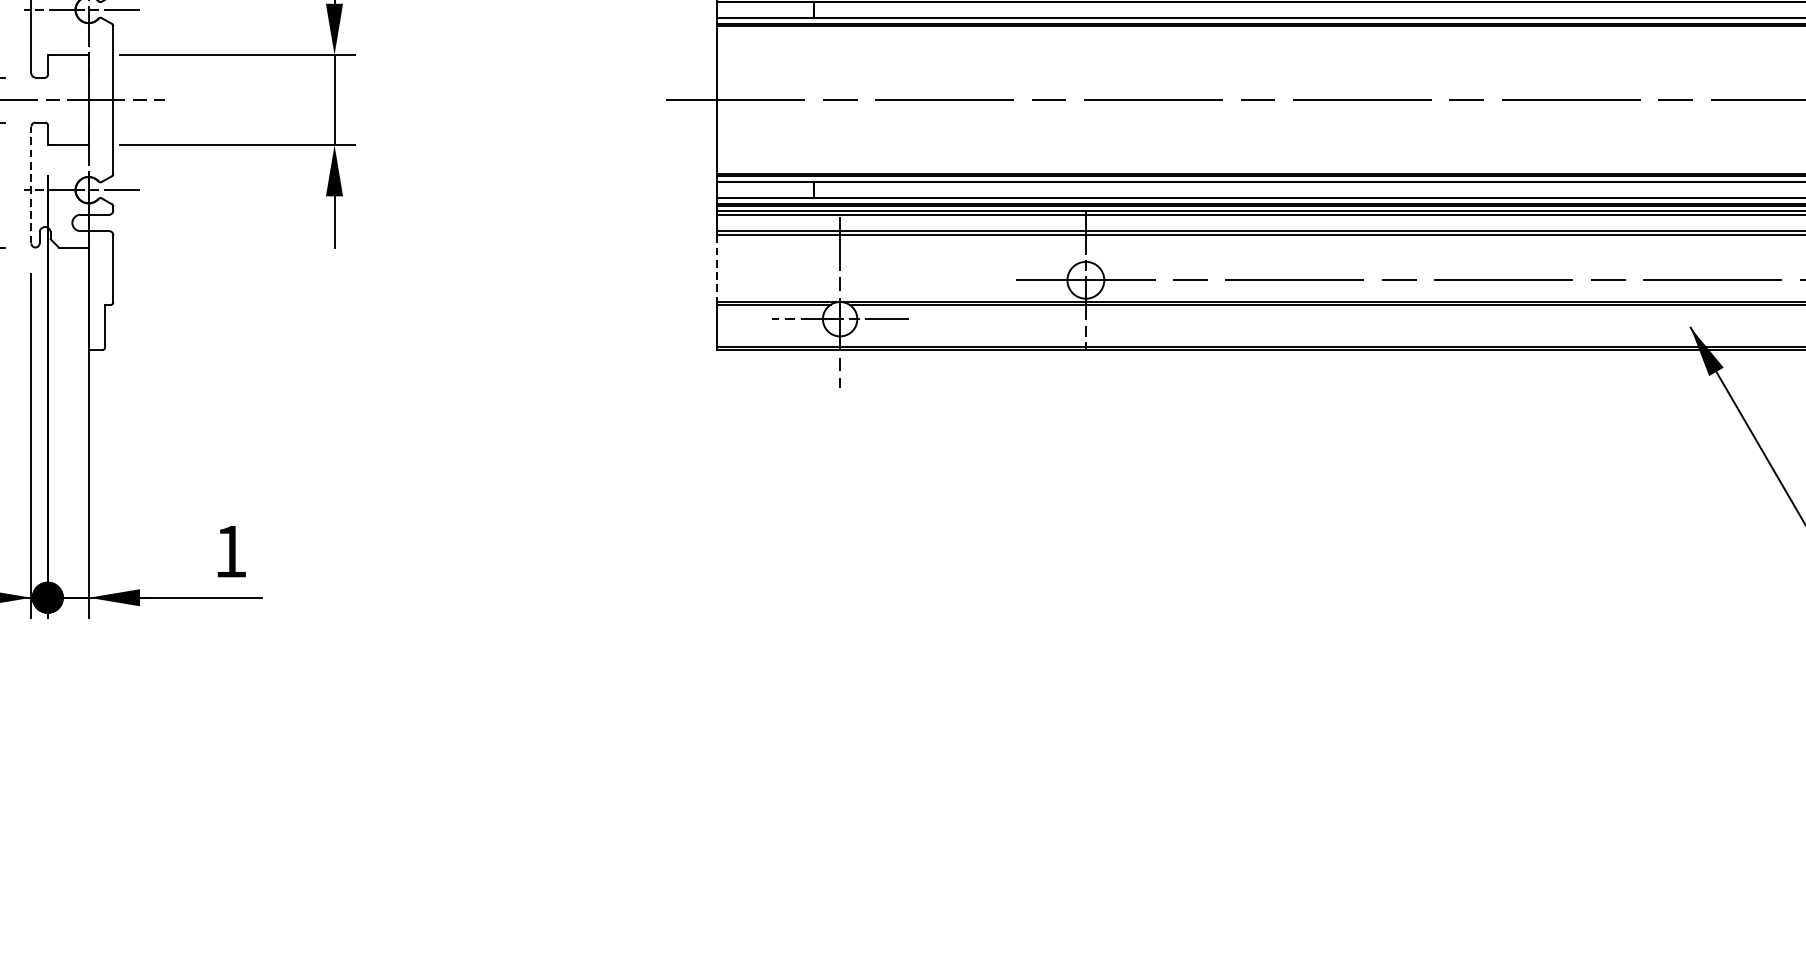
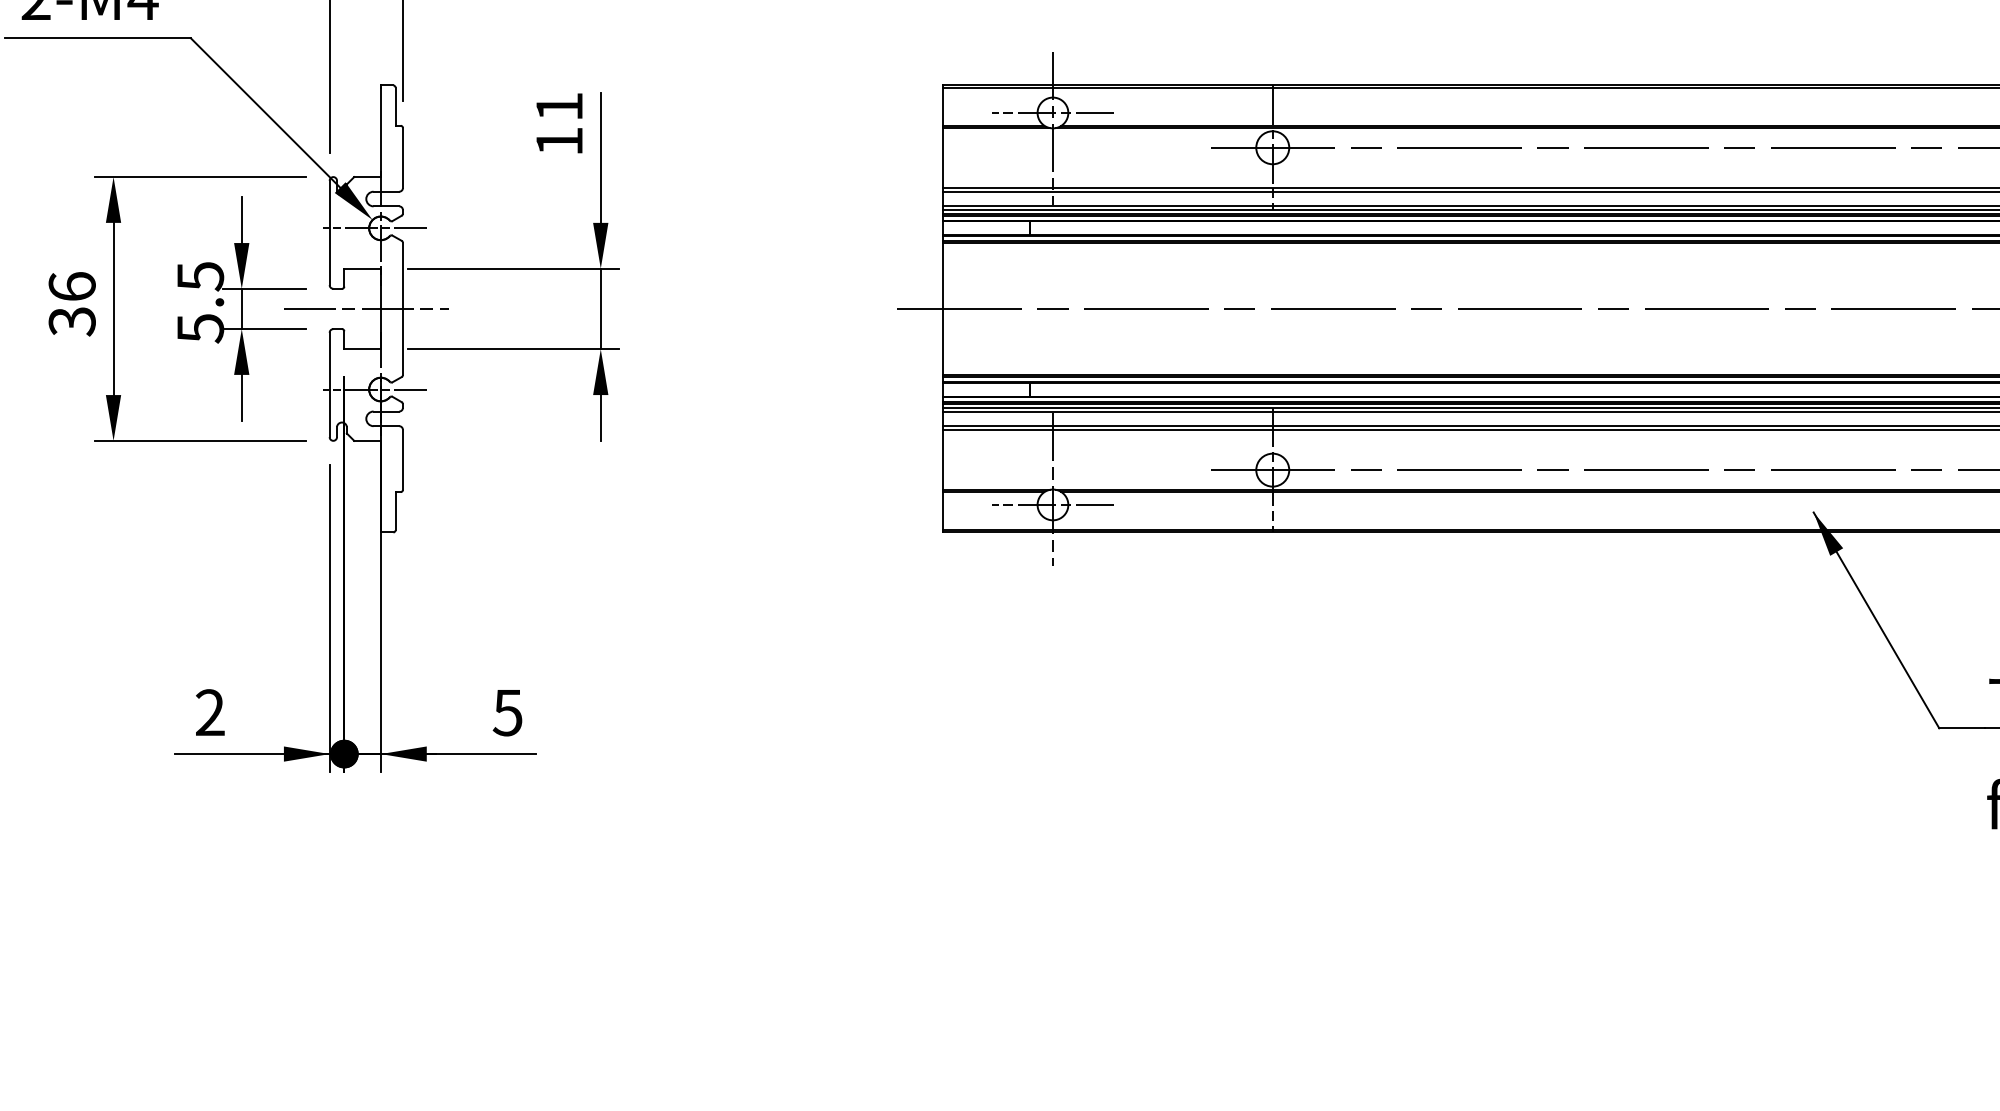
line: (31, 184) -> (329, 384), dashed -> solid
line: (717, 269) -> (943, 460), dashed -> solid
text: (230, 552) -> (507, 713), 1 -> 5

